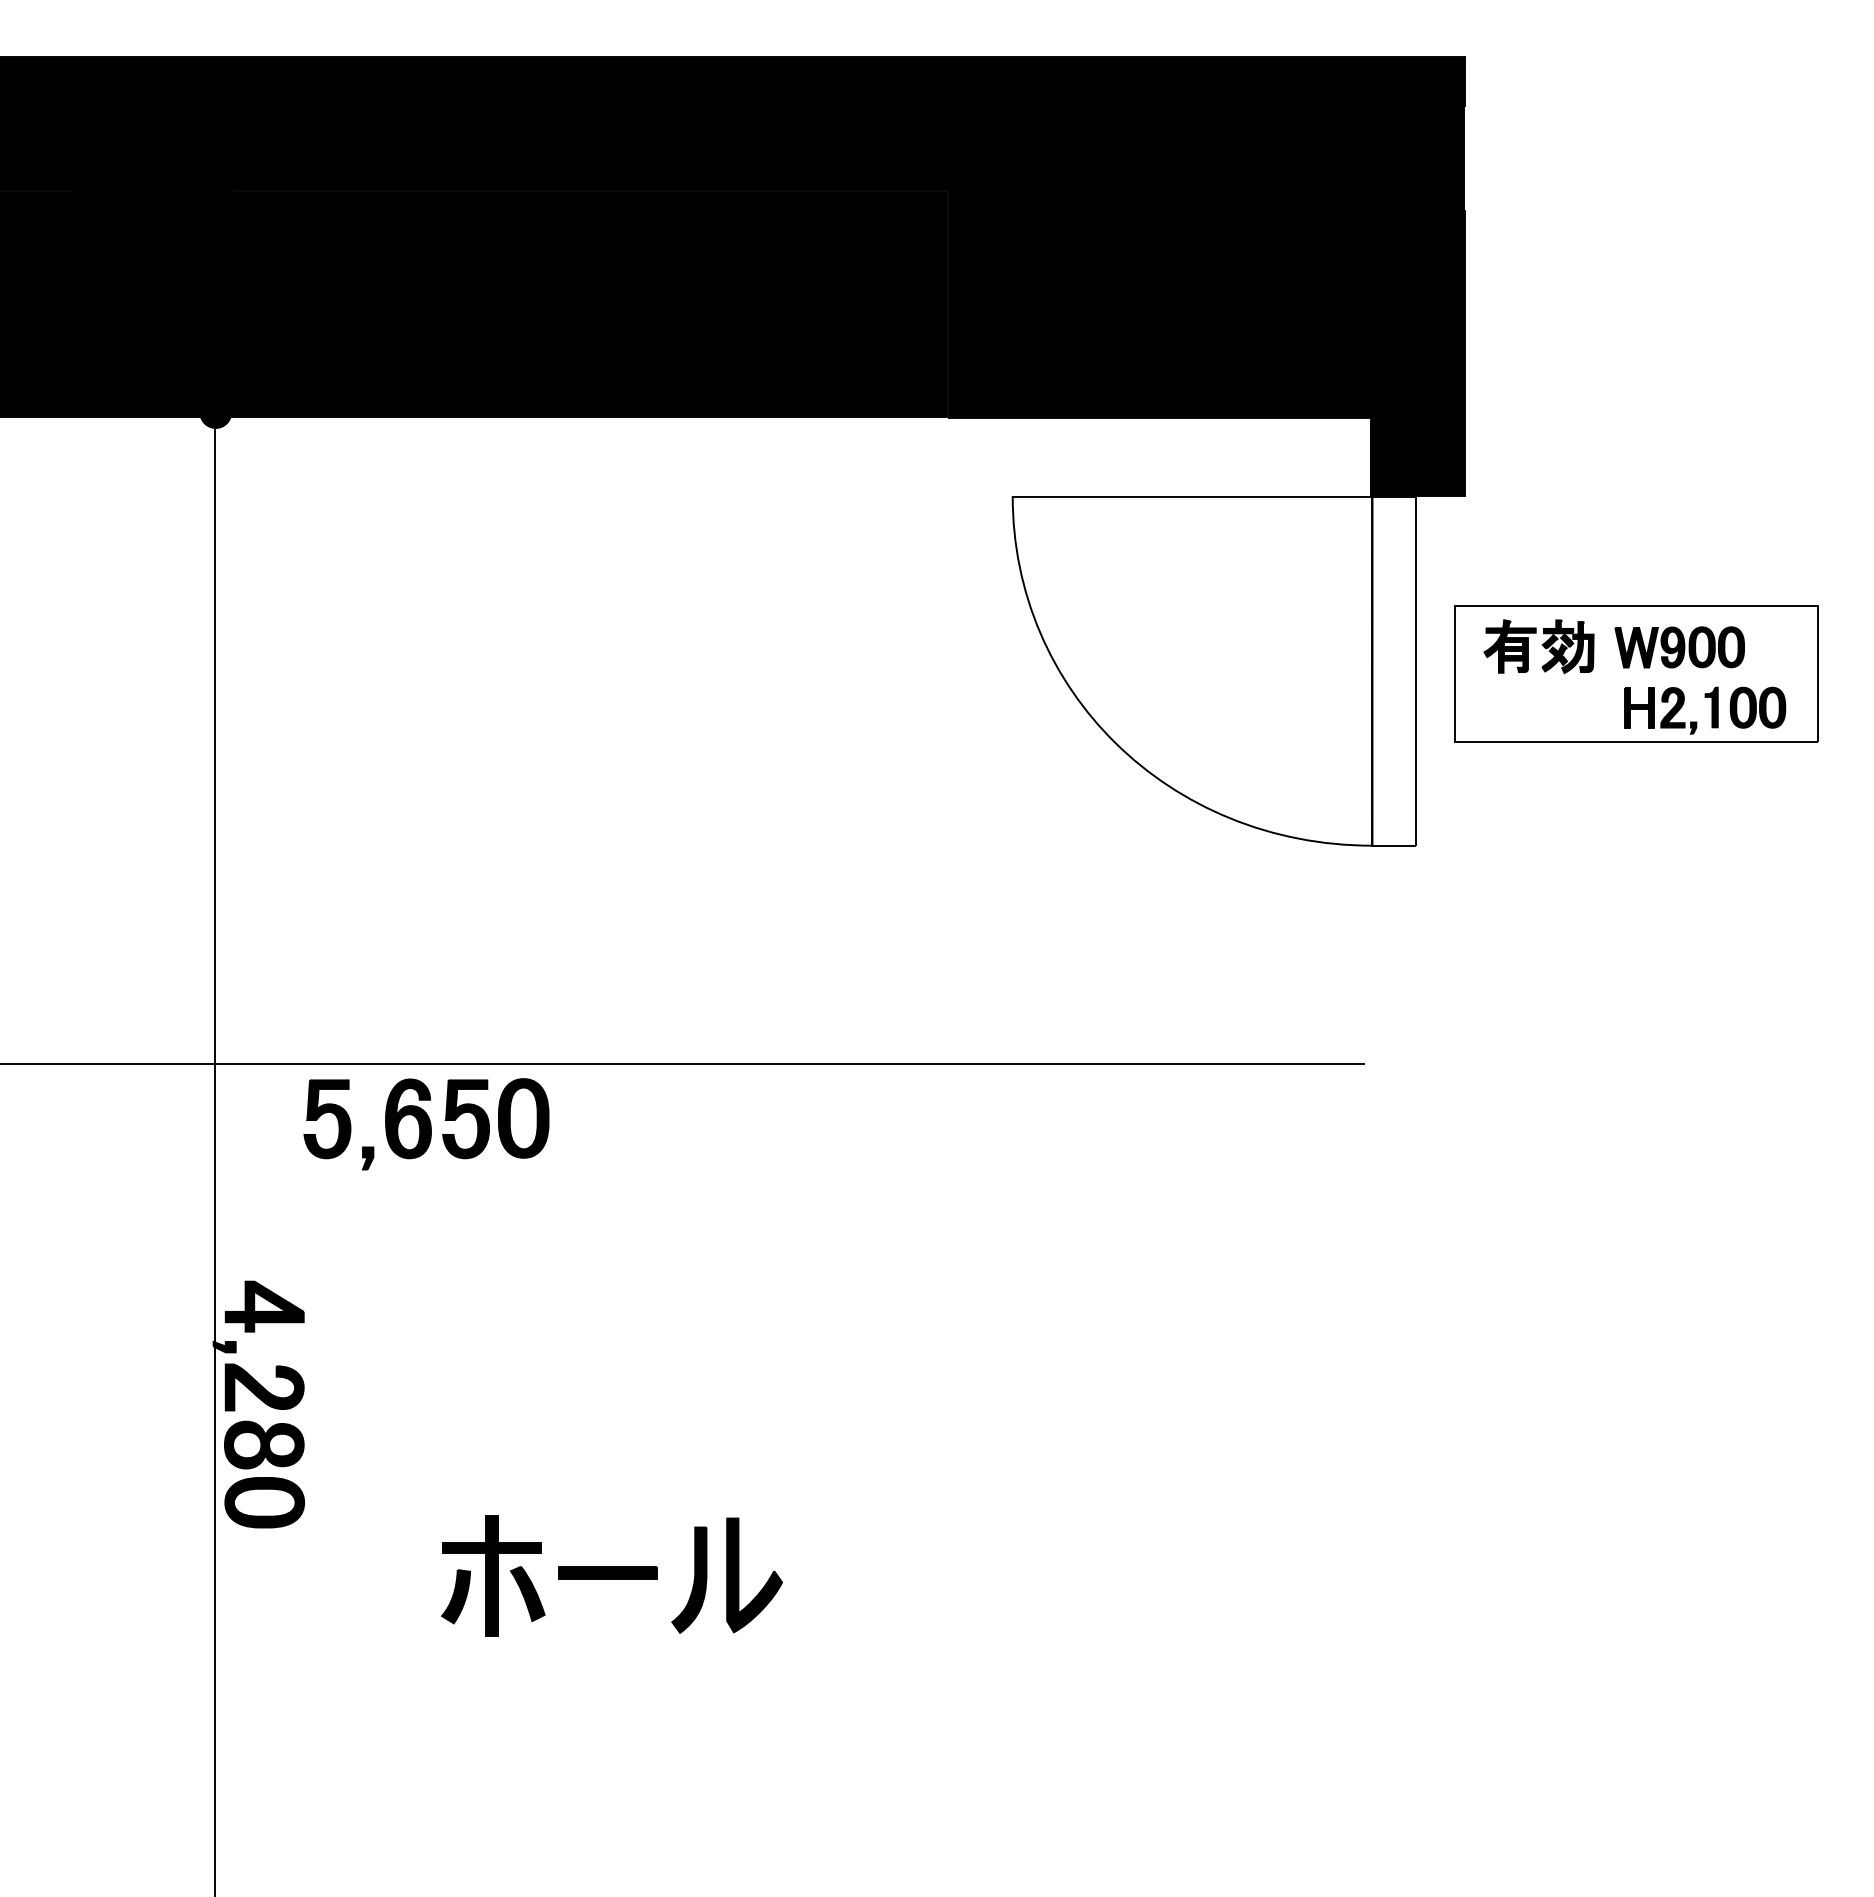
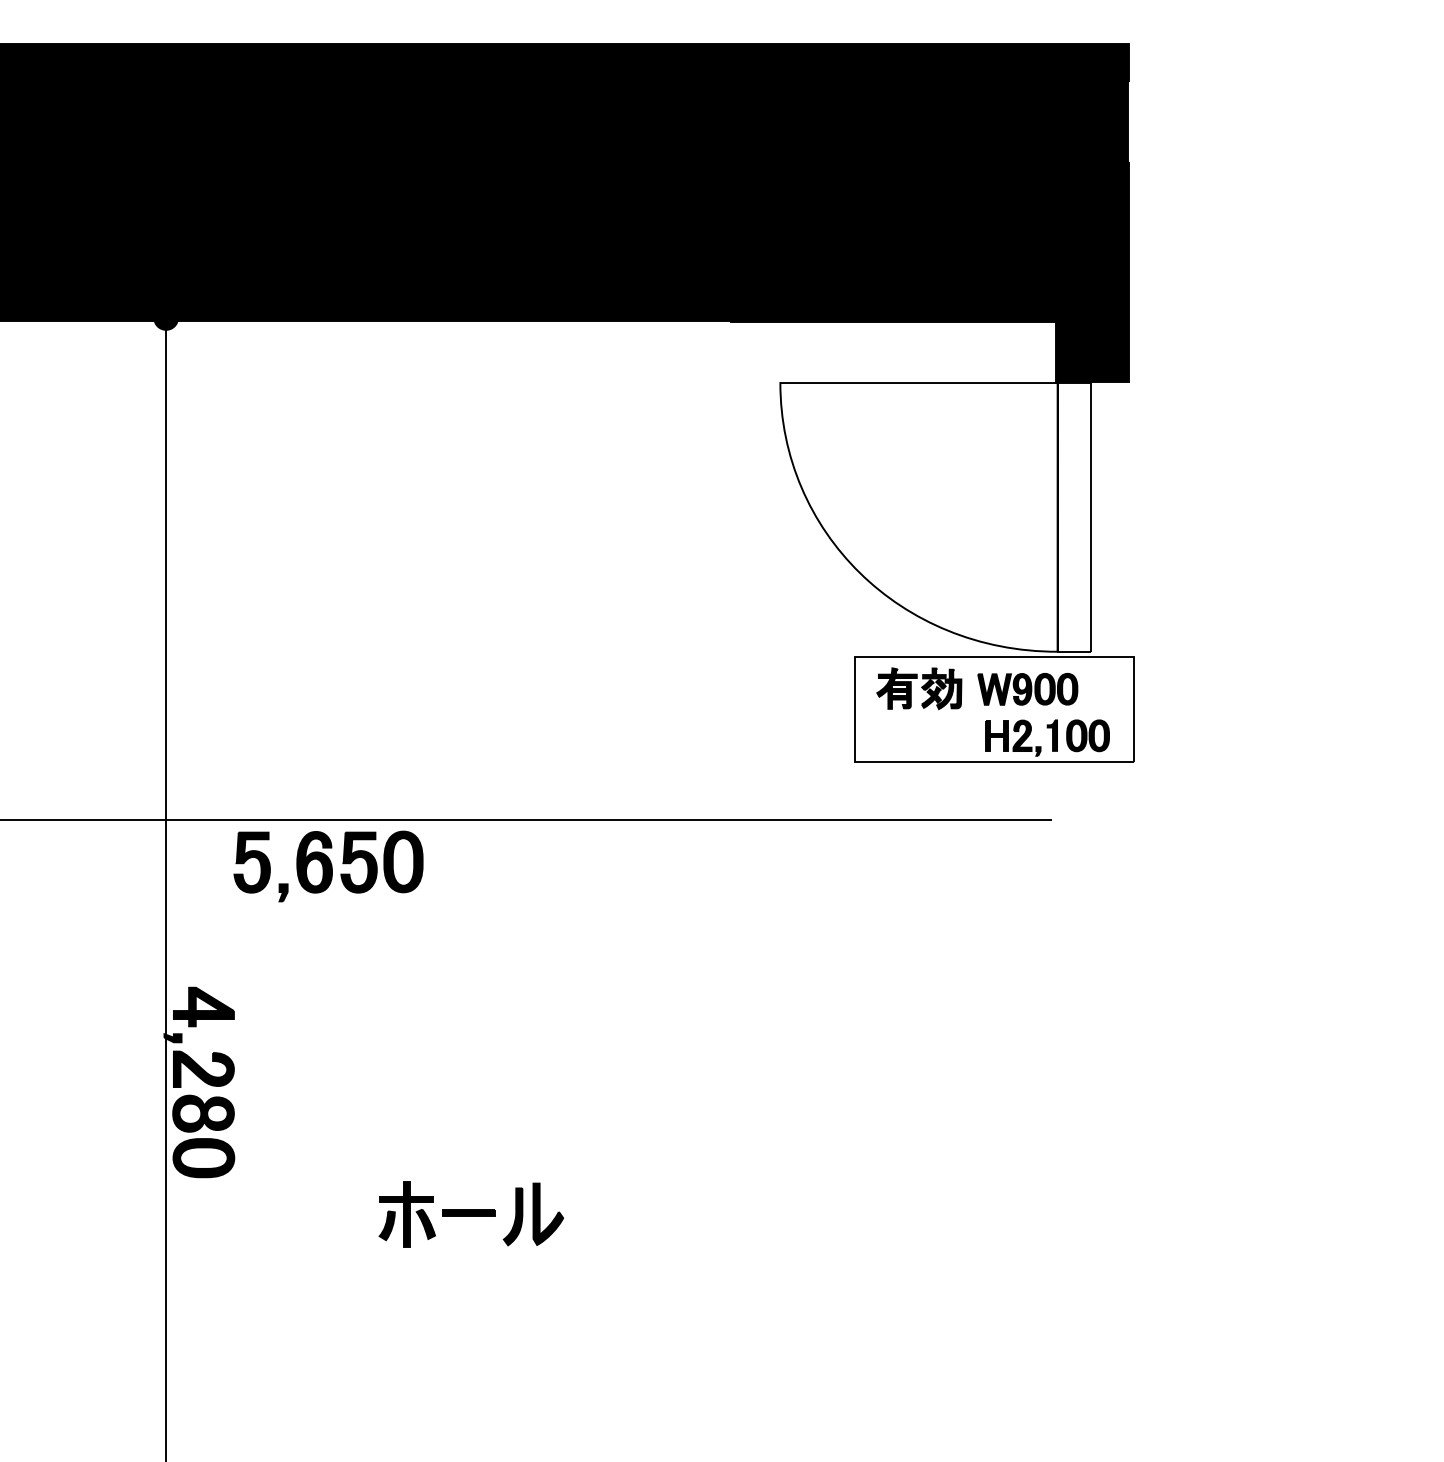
part: (1636, 673) -> (994, 709), moved
part: (611, 1575) -> (471, 1214), size x0.7

